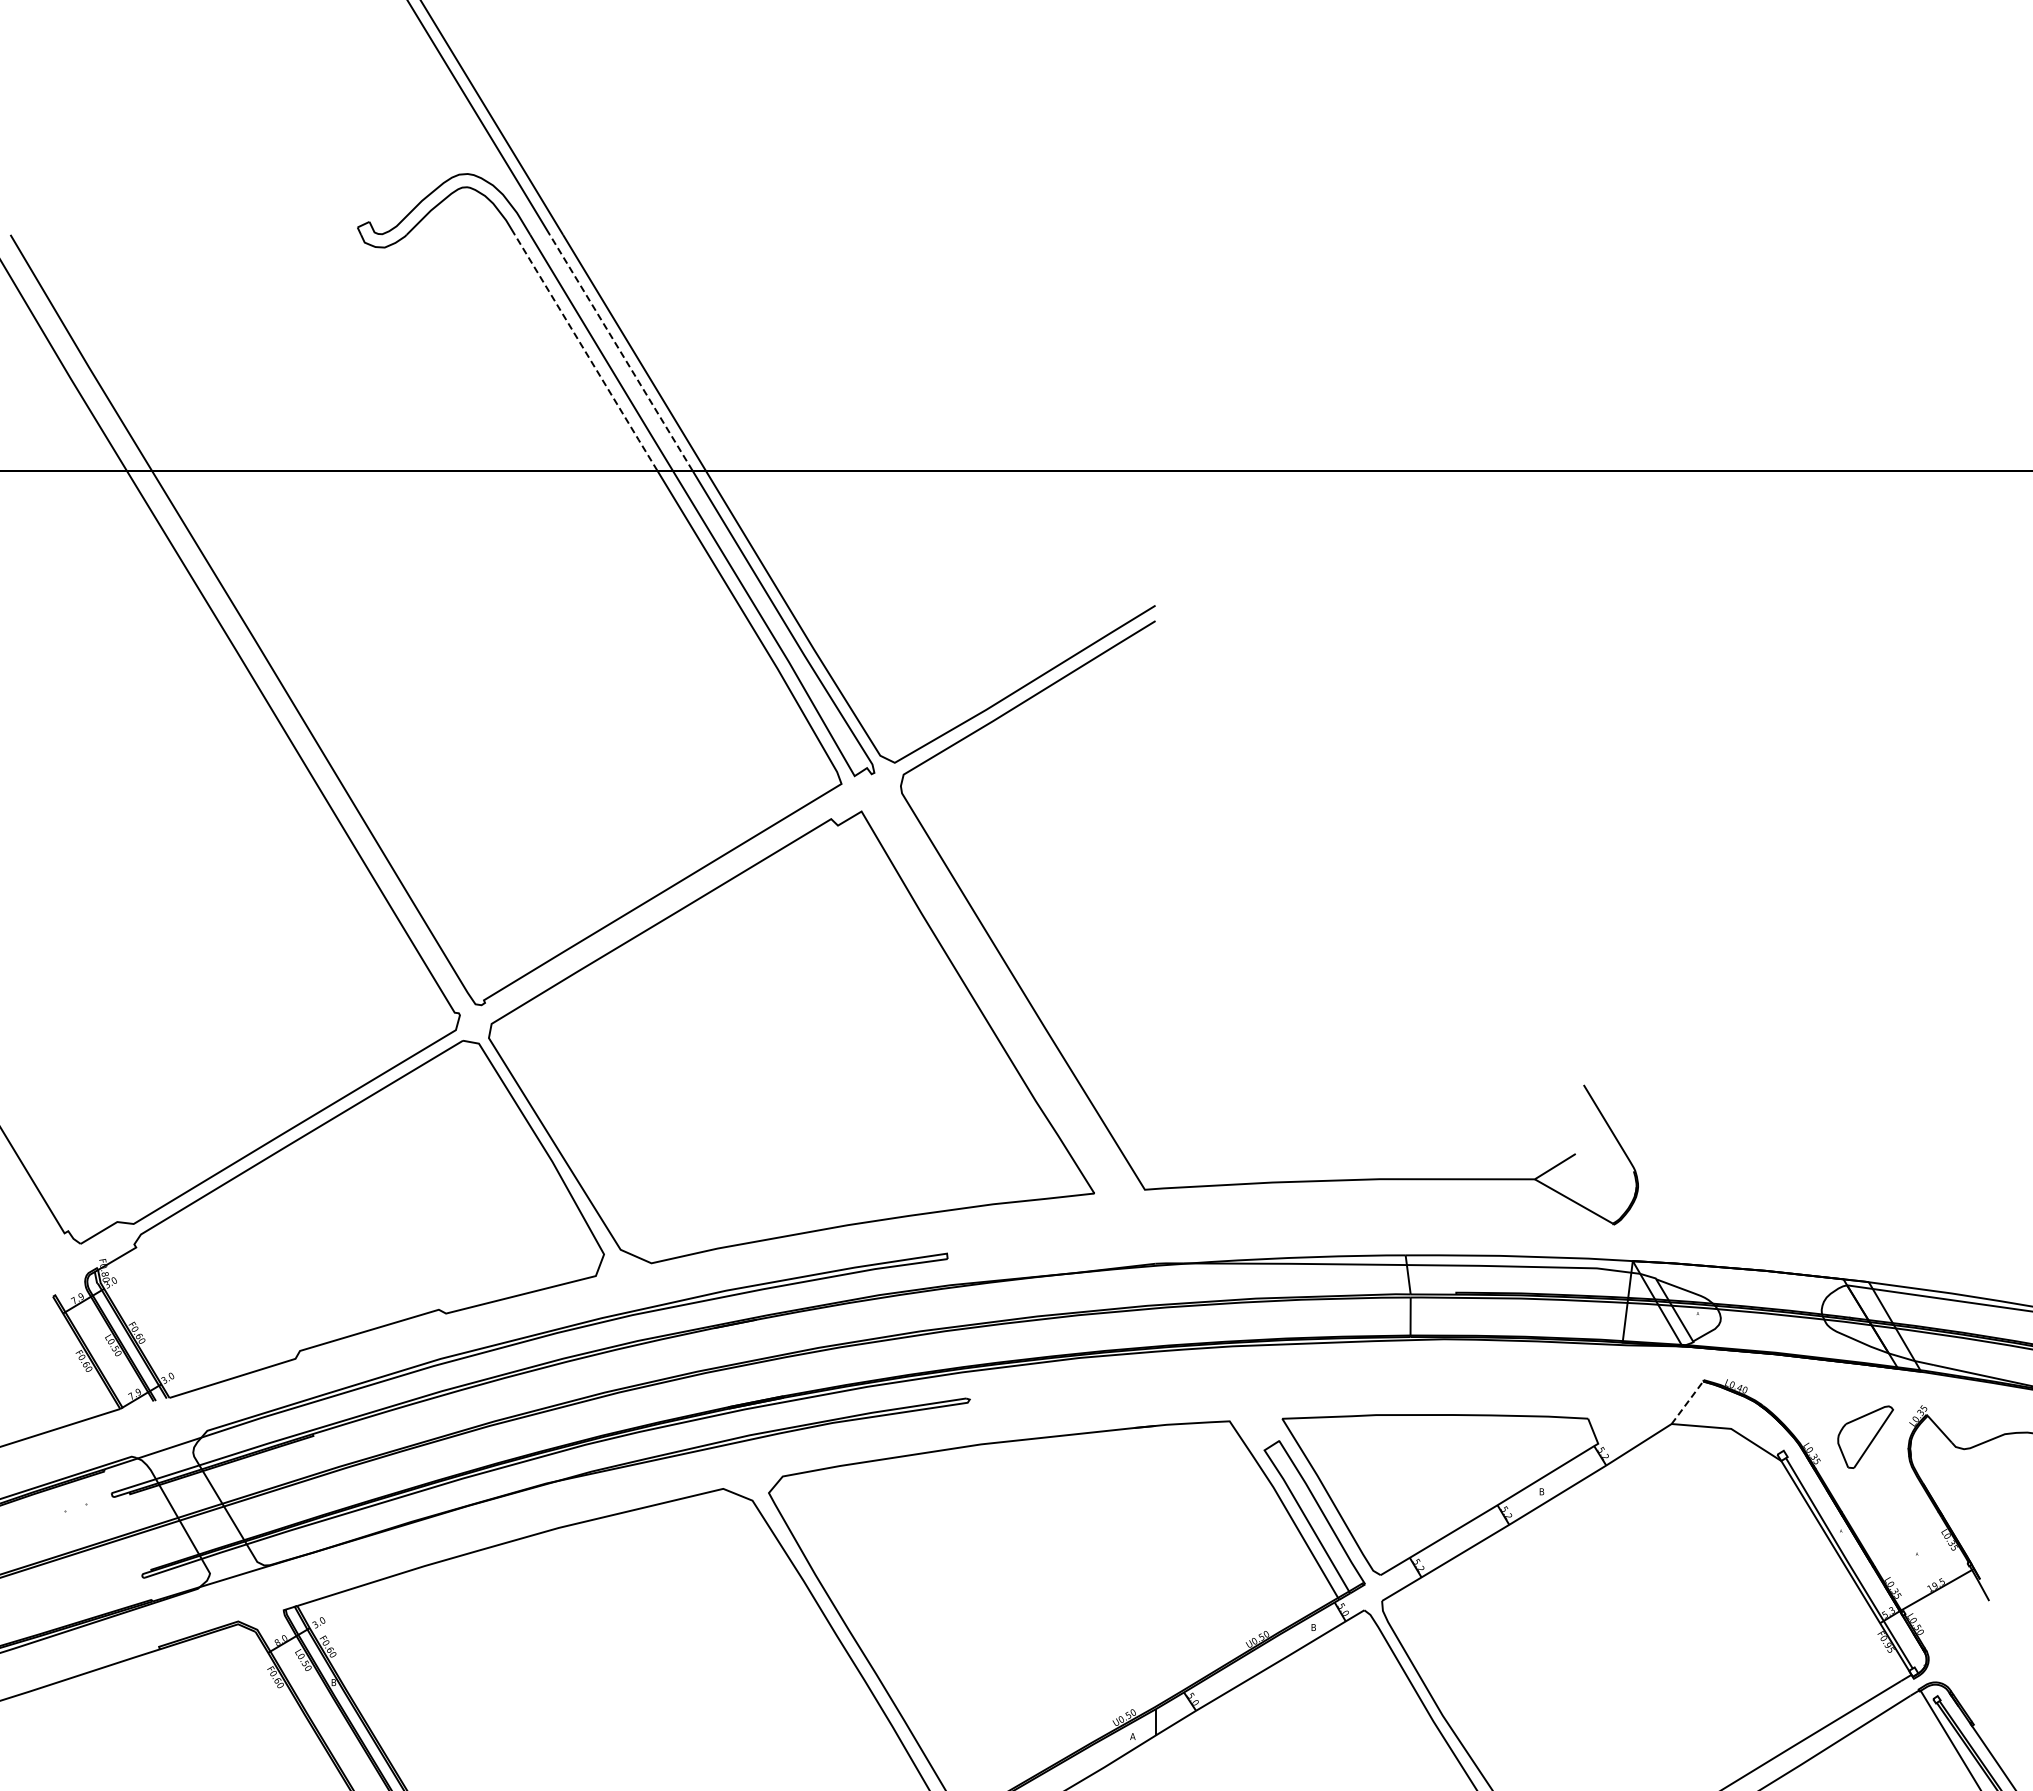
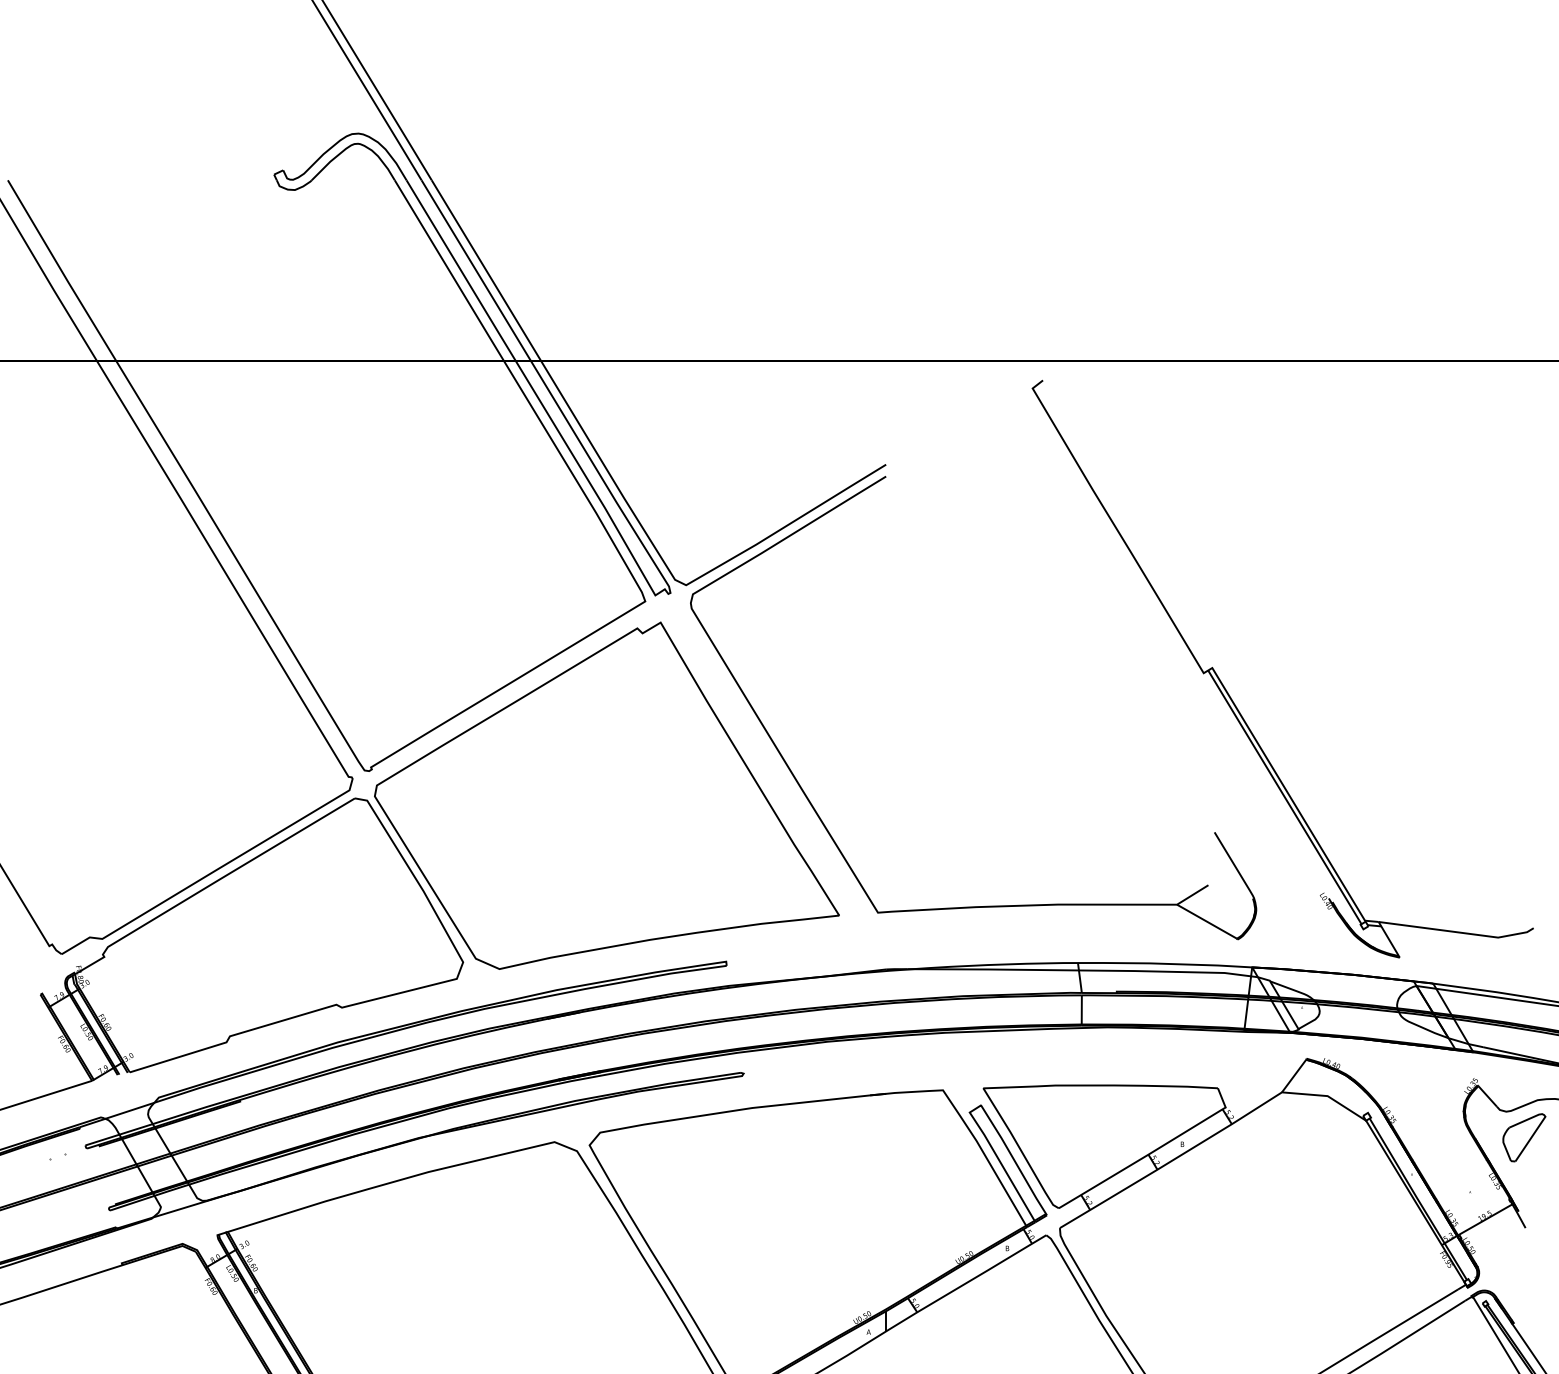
line: (586, 352) -> (449, 270), dashed -> solid
line: (621, 352) -> (476, 270), dashed -> solid
part: (1607, 912) -> (1232, 700), added
line: (1687, 1402) -> (1294, 1075), dashed -> solid
part: (1865, 1436) -> (1524, 1137), moved

